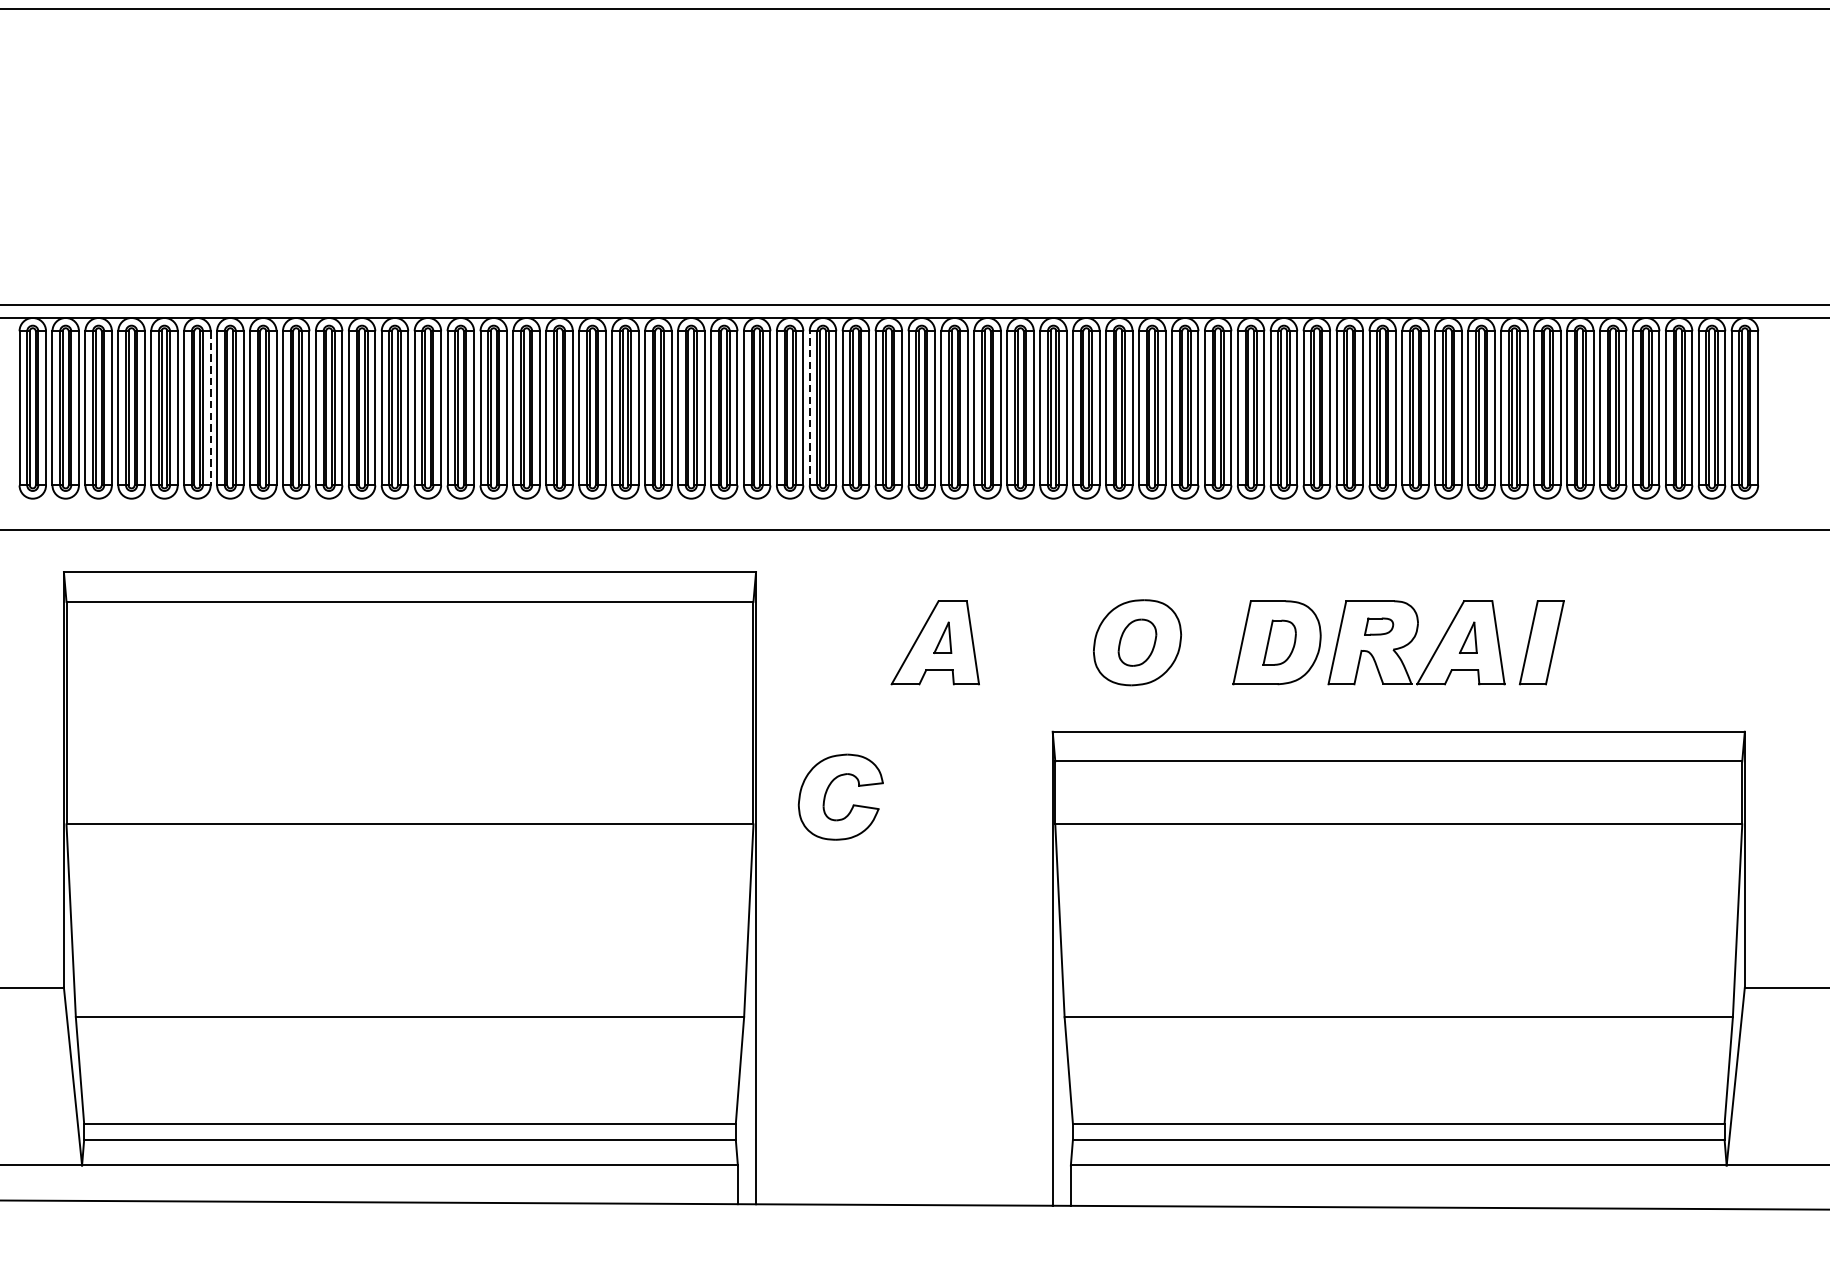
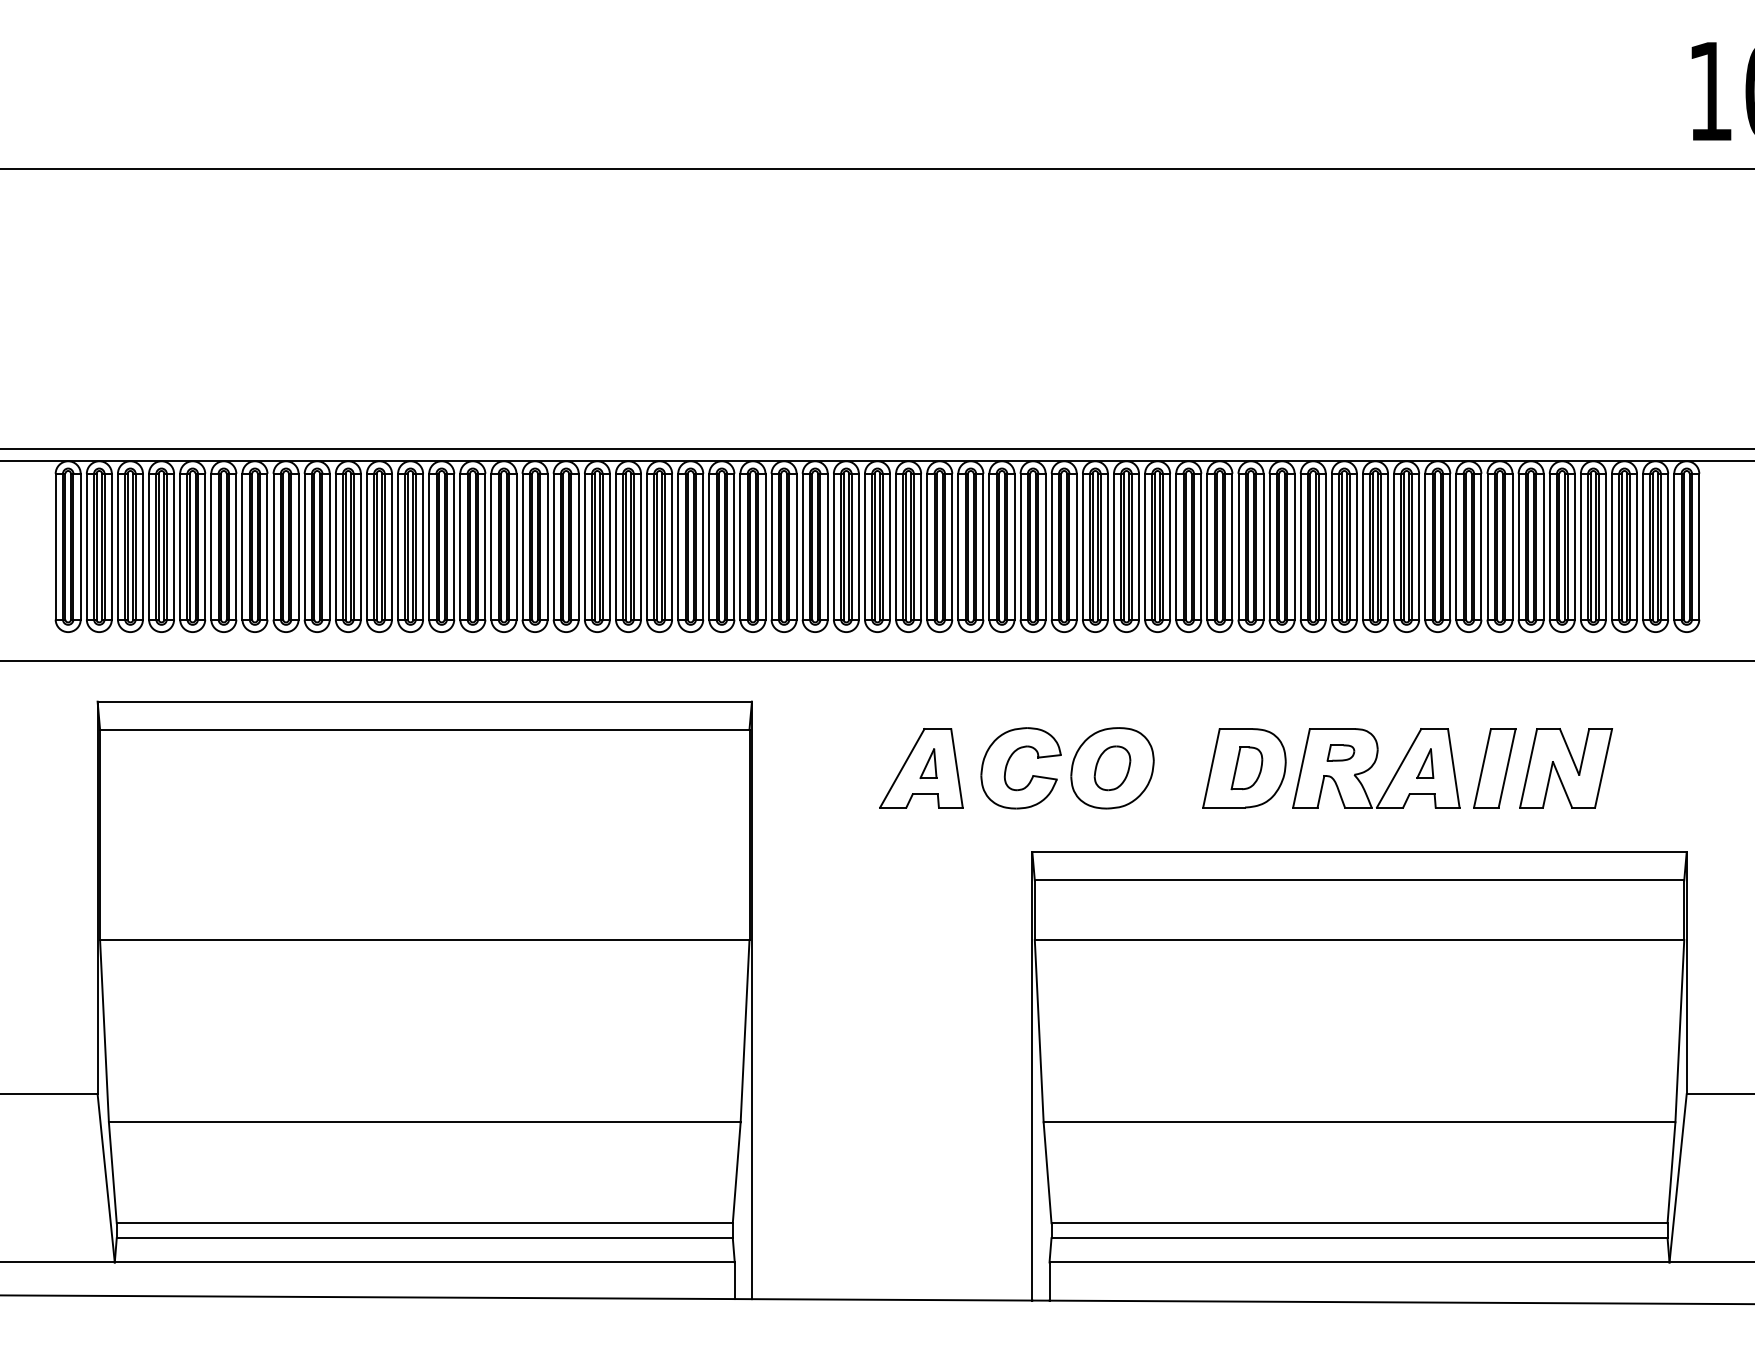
line: (210, 408) -> (236, 546), dashed -> solid
line: (809, 408) -> (802, 546), dashed -> solid
part: (1617, 642) -> (1566, 768), added
part: (827, 792) -> (1008, 763), moved

